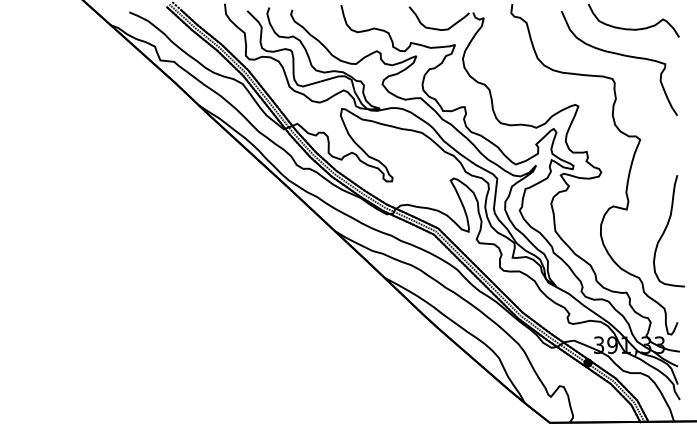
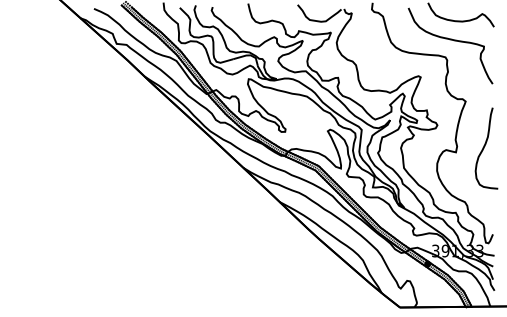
curve: (666, 229) -> (484, 147), moved

